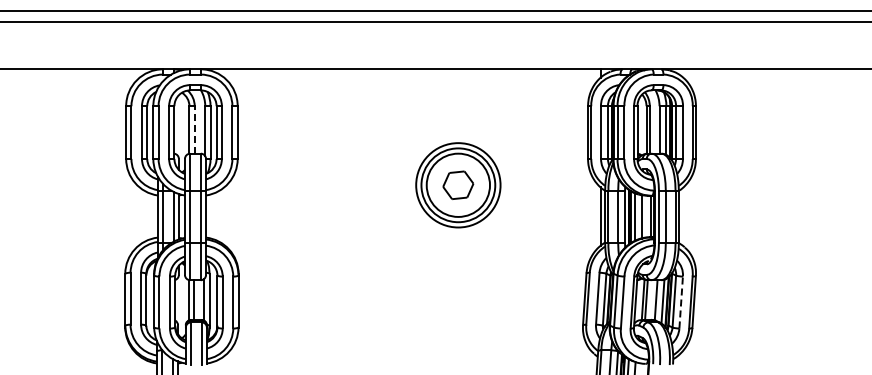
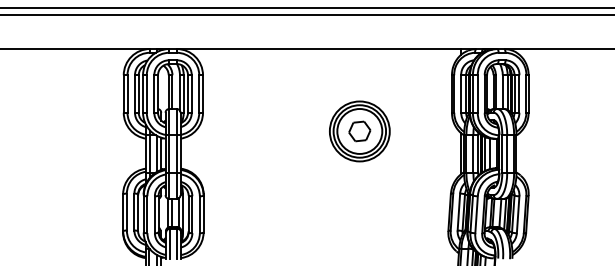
line: (194, 129) -> (172, 91), dashed -> solid
line: (681, 301) -> (518, 214), dashed -> solid

